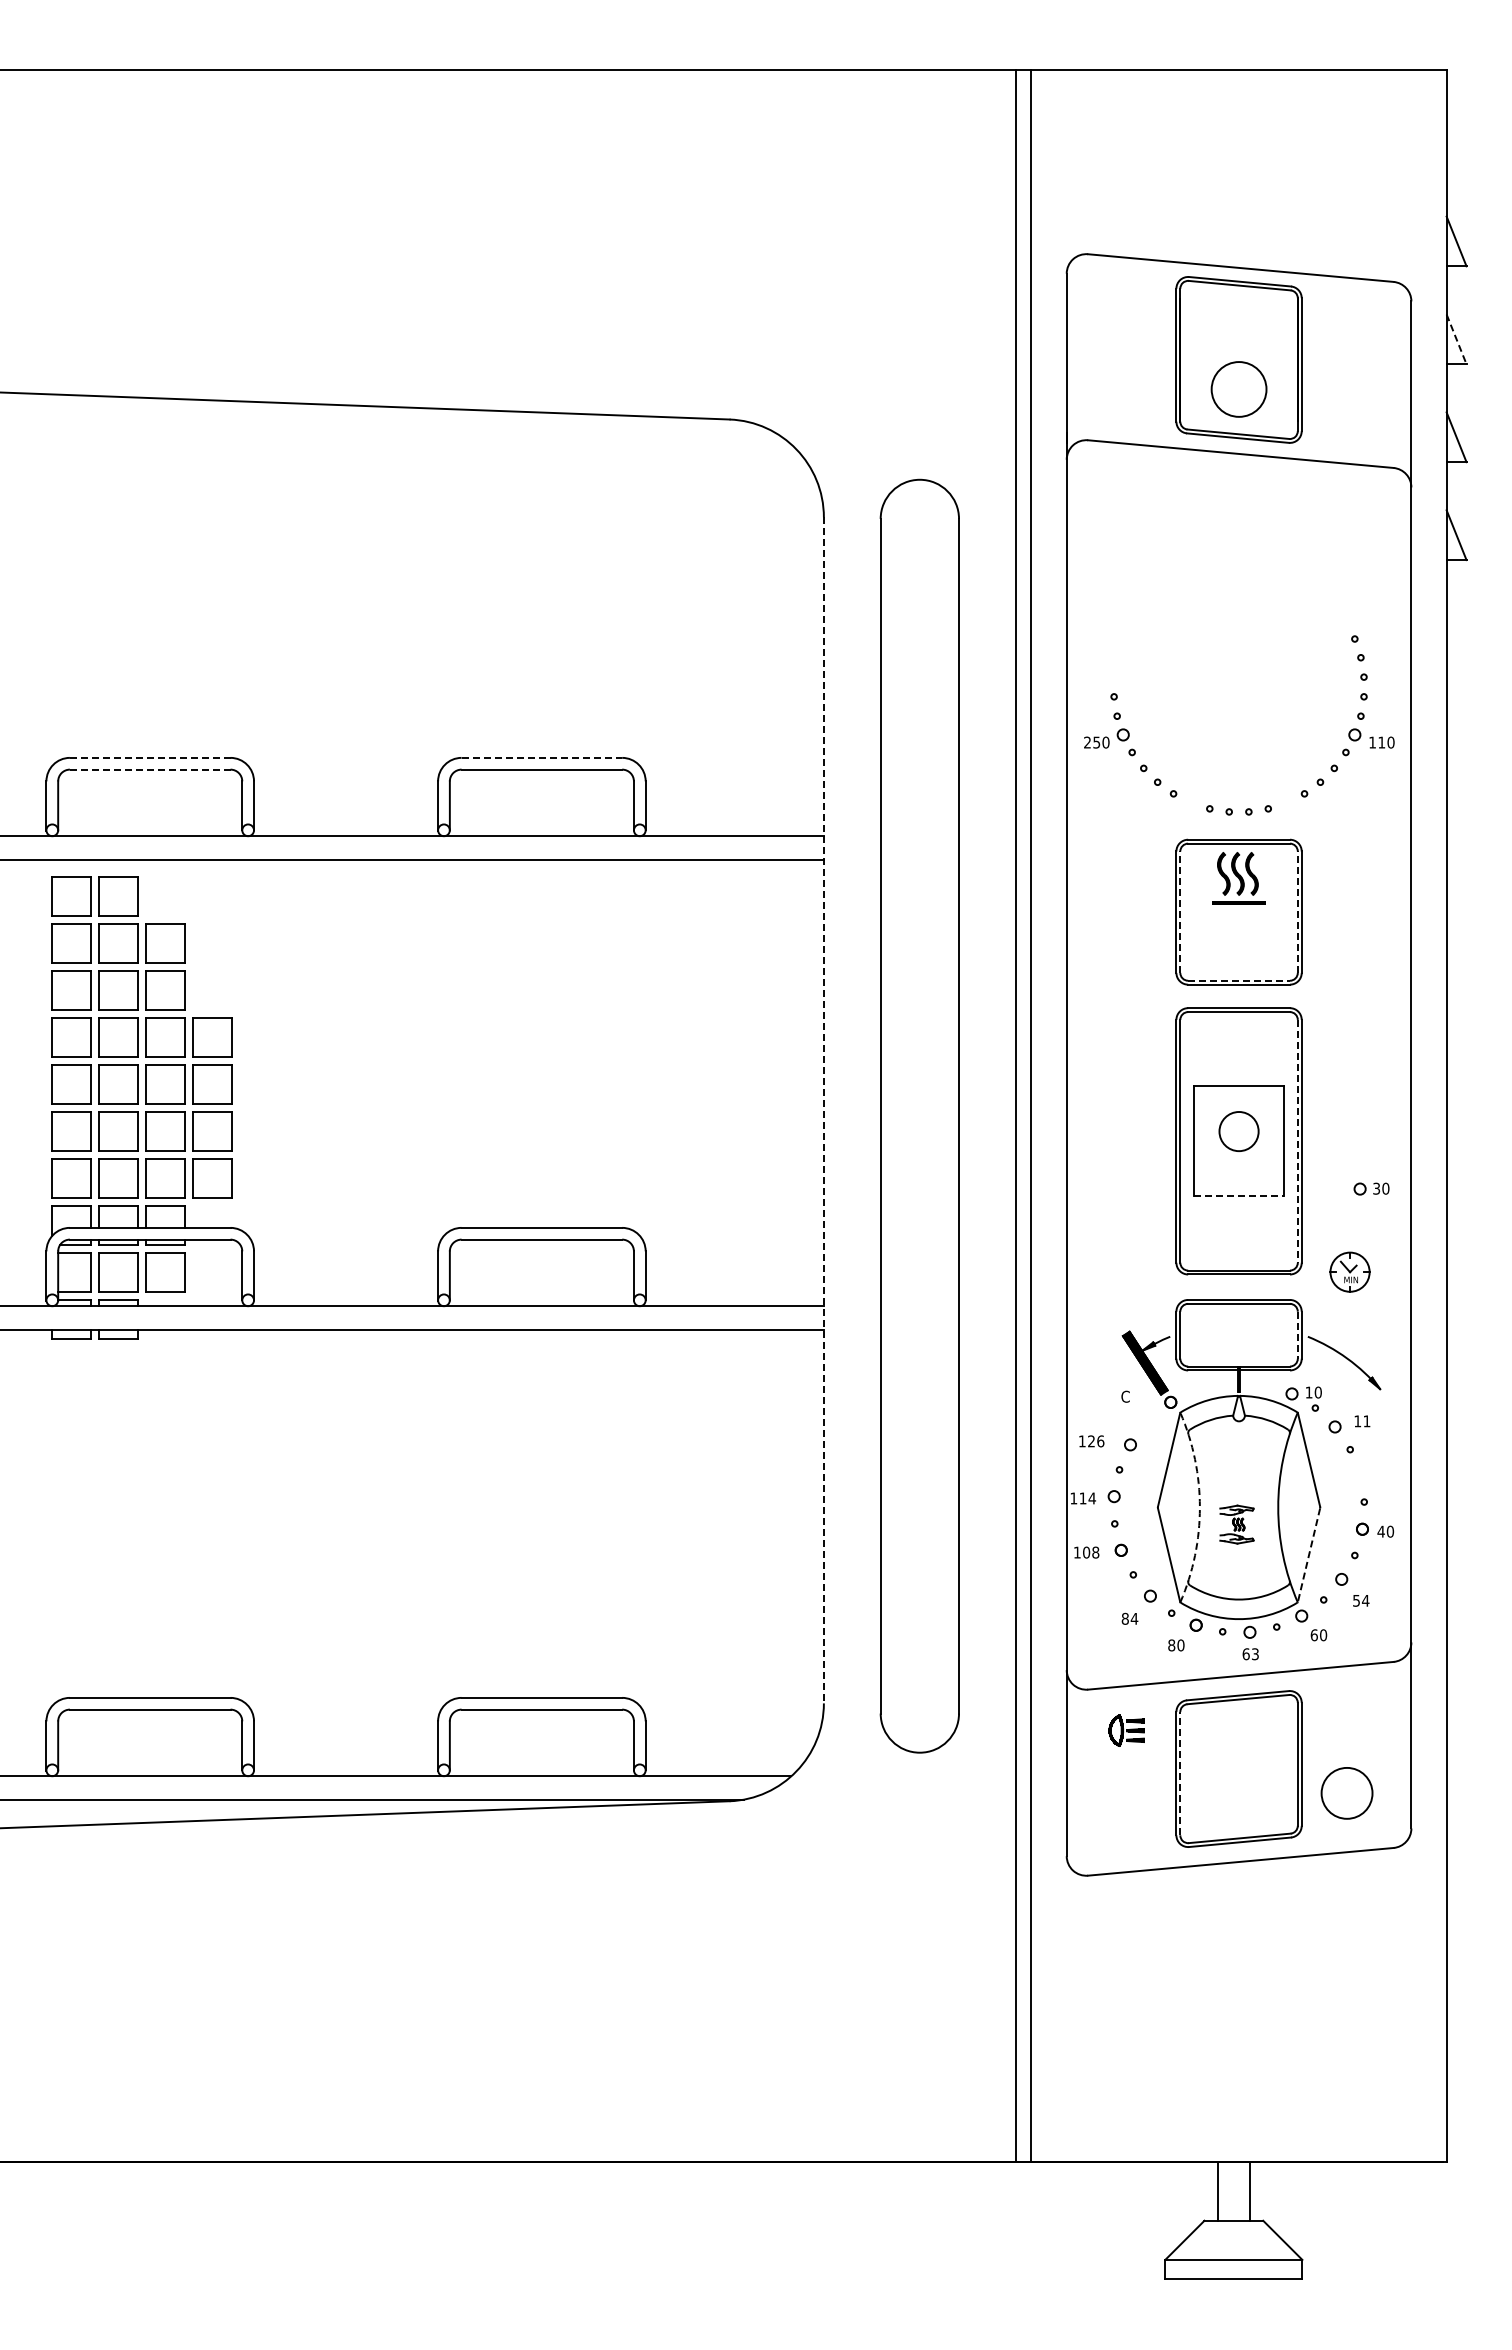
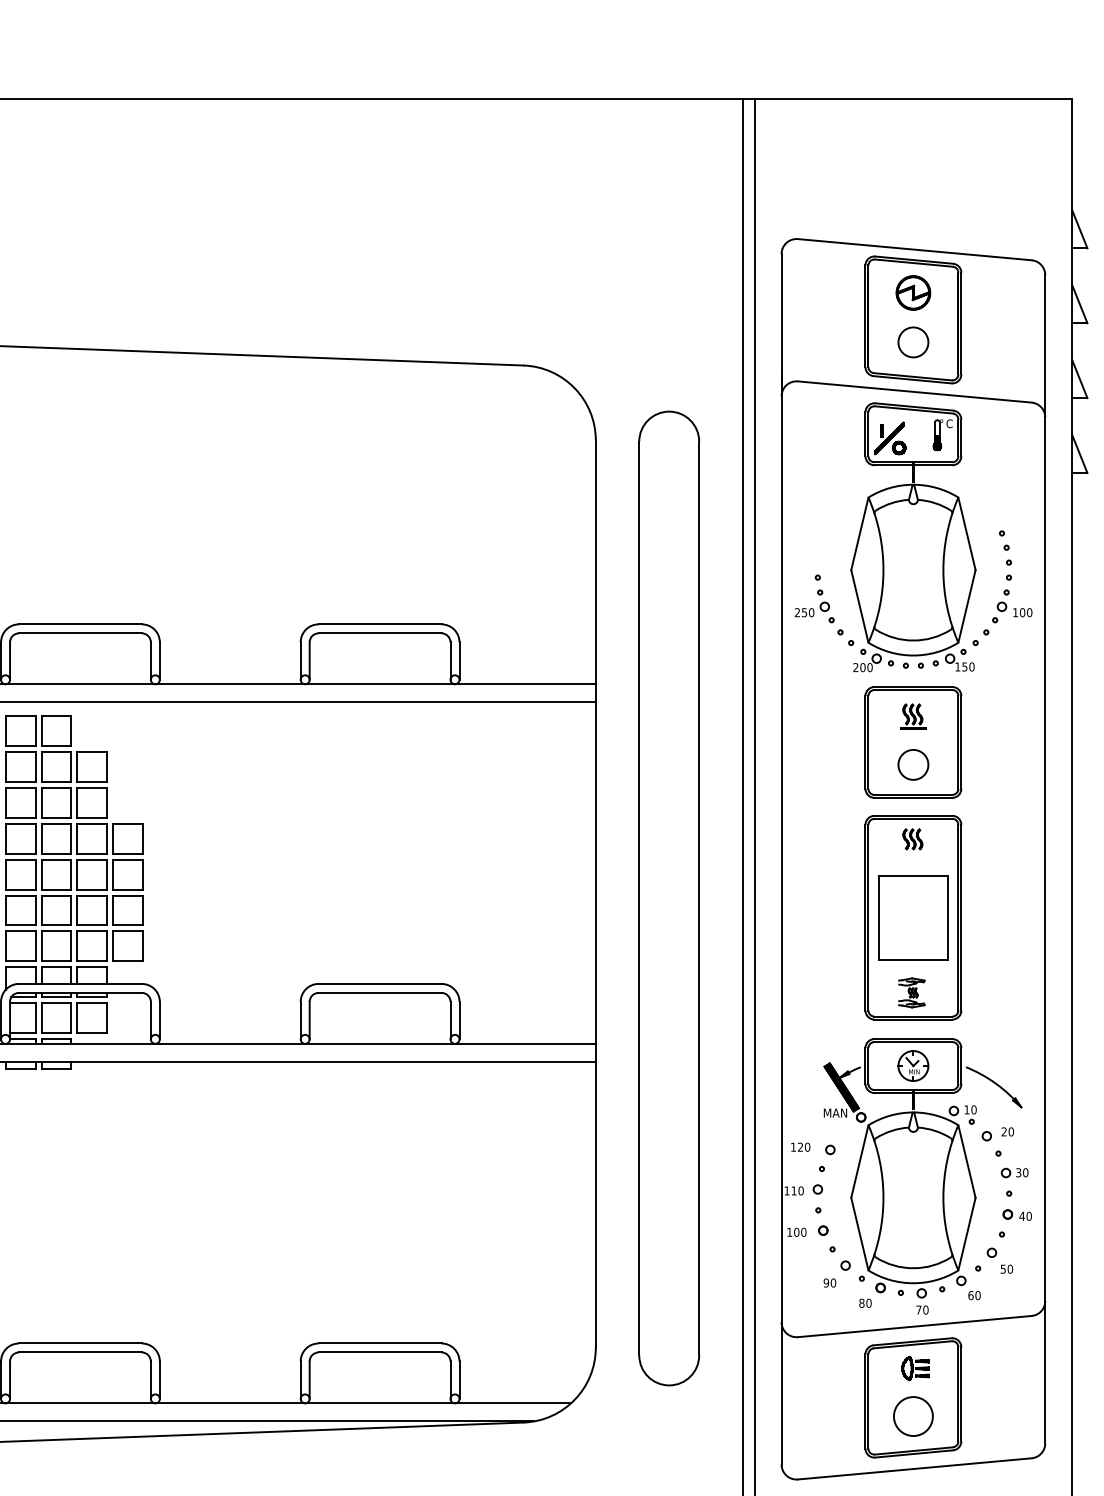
part: (1238, 324) -> (912, 292), added
line: (1456, 339) -> (1079, 304), dashed -> solid
circle: (1238, 388) -> (912, 341), size x0.71
part: (1239, 644) -> (913, 537), added
text: (1381, 742) -> (1022, 612), 110 -> 100
line: (150, 757) -> (80, 624), dashed -> solid
line: (542, 757) -> (380, 624), dashed -> solid
line: (150, 769) -> (80, 633), dashed -> solid
part: (1238, 878) -> (912, 716), size x0.62
line: (1180, 912) -> (868, 742), dashed -> solid
line: (1297, 912) -> (958, 742), dashed -> solid
line: (1239, 980) -> (913, 794), dashed -> solid
part: (1238, 1038) -> (912, 839), added
line: (823, 1110) -> (595, 894), dashed -> solid
circle: (1238, 1131) -> (912, 764), moved
line: (1297, 1141) -> (958, 917), dashed -> solid
part: (1371, 1188) -> (1014, 1172), moved
line: (1239, 1196) -> (913, 959), dashed -> solid
part: (1349, 1271) -> (912, 1065), moved
line: (1297, 1335) -> (958, 1066), dashed -> solid
text: (1136, 1396) -> (834, 1112), C -> MAN
text: (1362, 1421) -> (1007, 1132), 11 -> 20
text: (1100, 1440) -> (807, 1146), 126 -> 120
text: (1092, 1498) -> (801, 1190), 114 -> 110
arc: (1199, 1507) -> (883, 1197), dashed -> solid
part: (1236, 1524) -> (911, 992), moved
text: (1095, 1552) -> (803, 1232), 108 -> 100
line: (1308, 1555) -> (966, 1234), dashed -> solid
text: (1365, 1600) -> (1010, 1268), 54 -> 50
text: (1129, 1618) -> (829, 1282), 84 -> 90
text: (1250, 1654) -> (922, 1310), 63 -> 70
part: (1126, 1730) -> (915, 1368), moved
line: (1180, 1773) -> (868, 1401), dashed -> solid
circle: (1346, 1793) -> (912, 1416), moved

